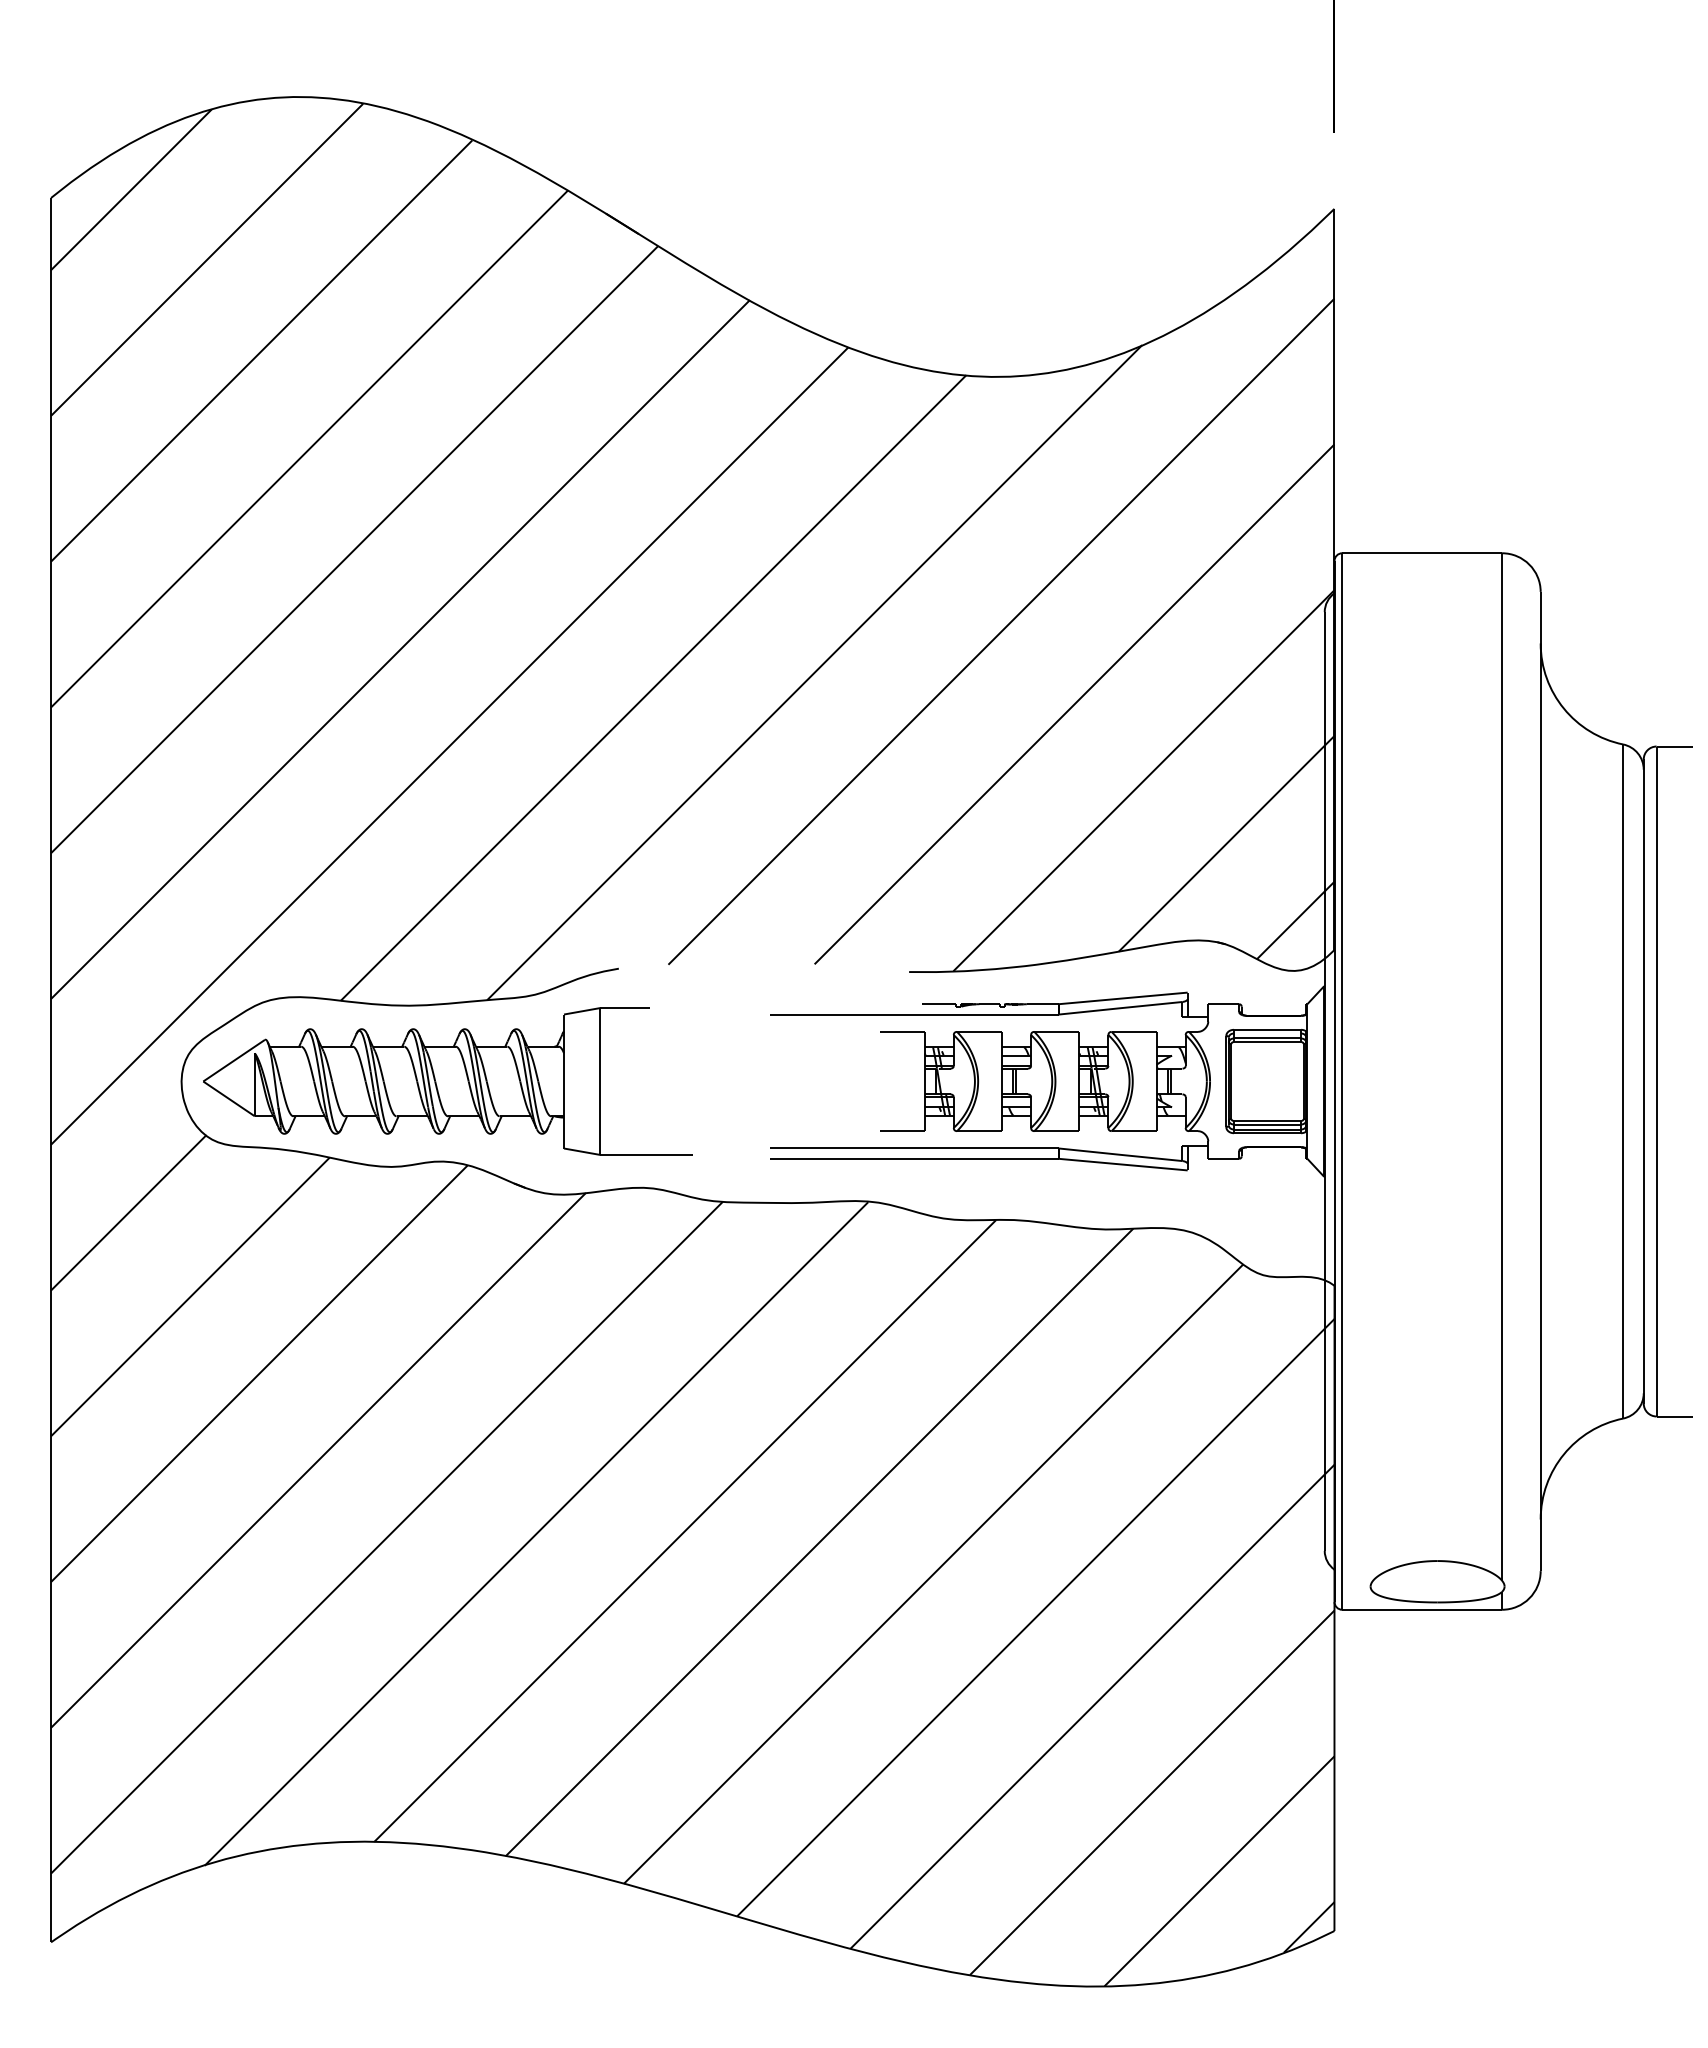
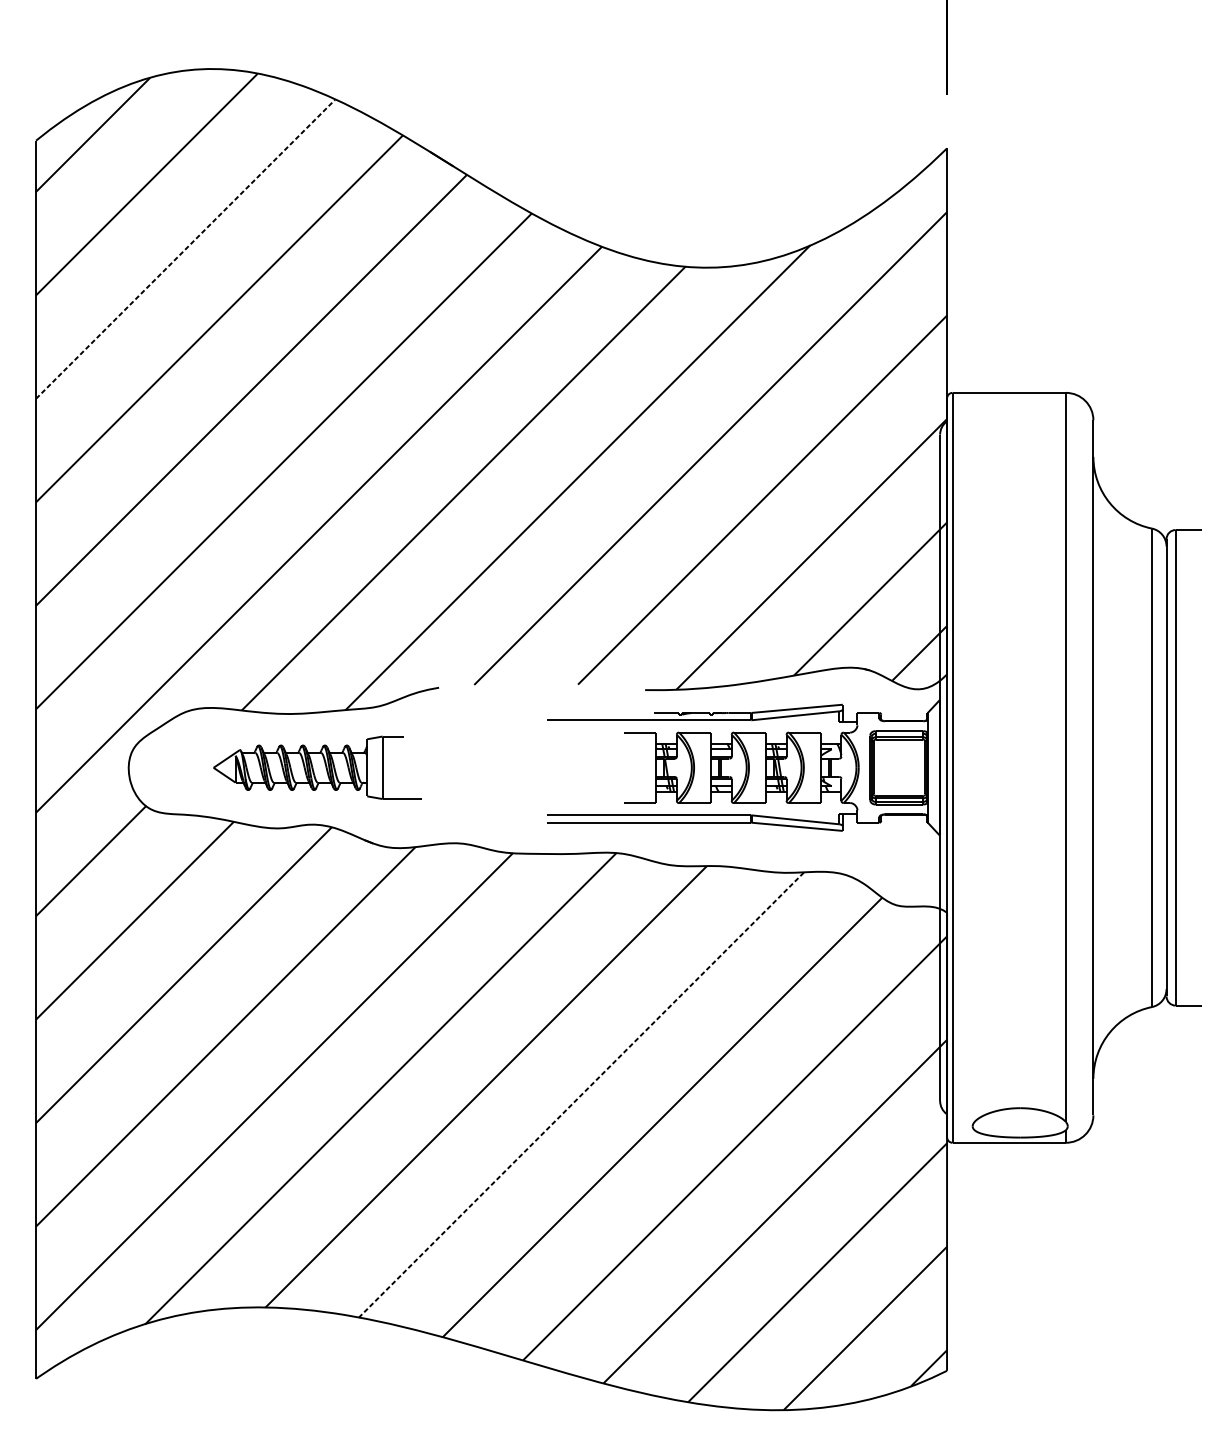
line: (261, 351) -> (185, 249), solid -> dashed
part: (447, 1081) -> (317, 767), size x0.6
line: (819, 1542) -> (581, 1095), solid -> dashed

